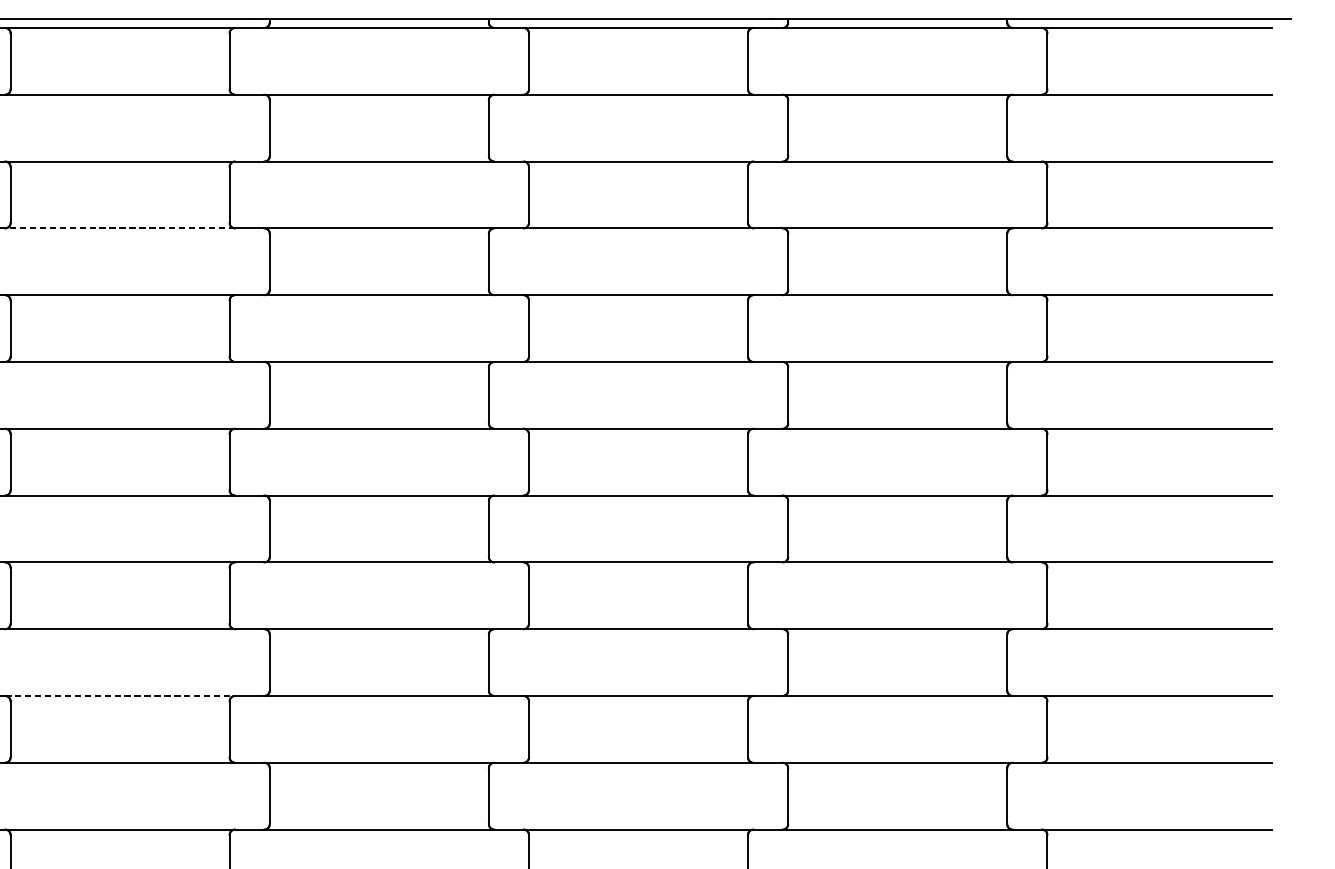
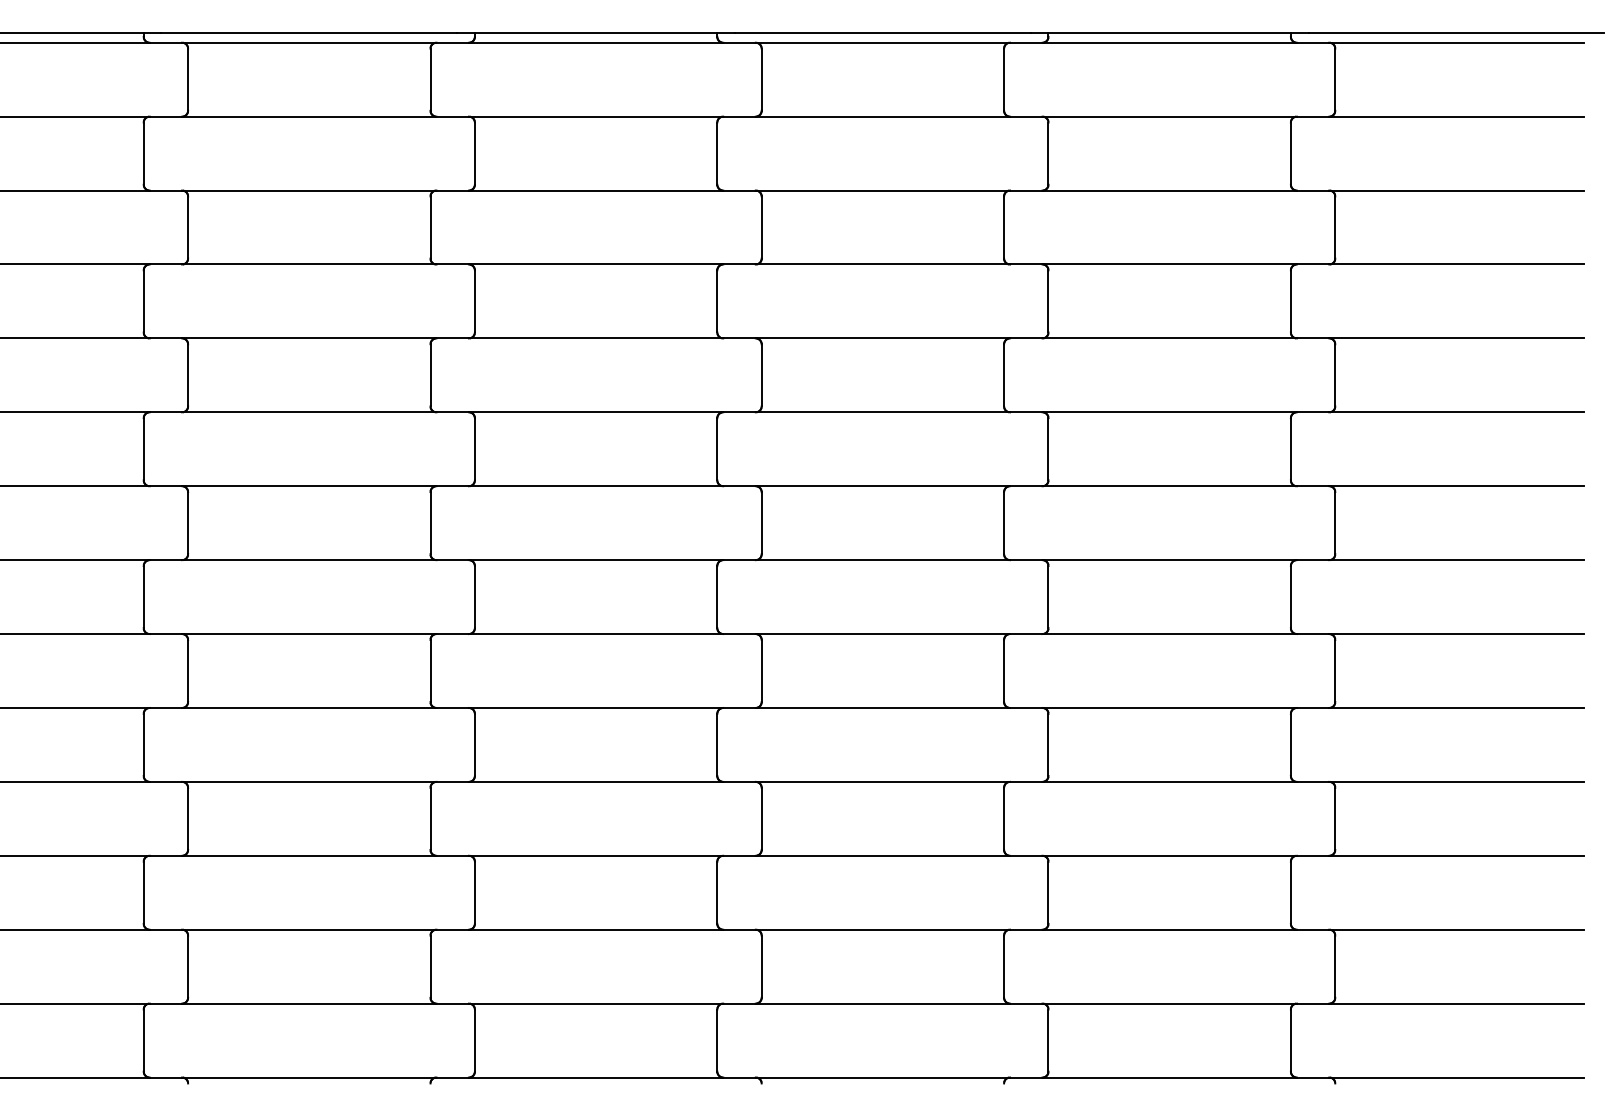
line: (119, 228) -> (308, 264), dashed -> solid
line: (120, 695) -> (309, 781), dashed -> solid

